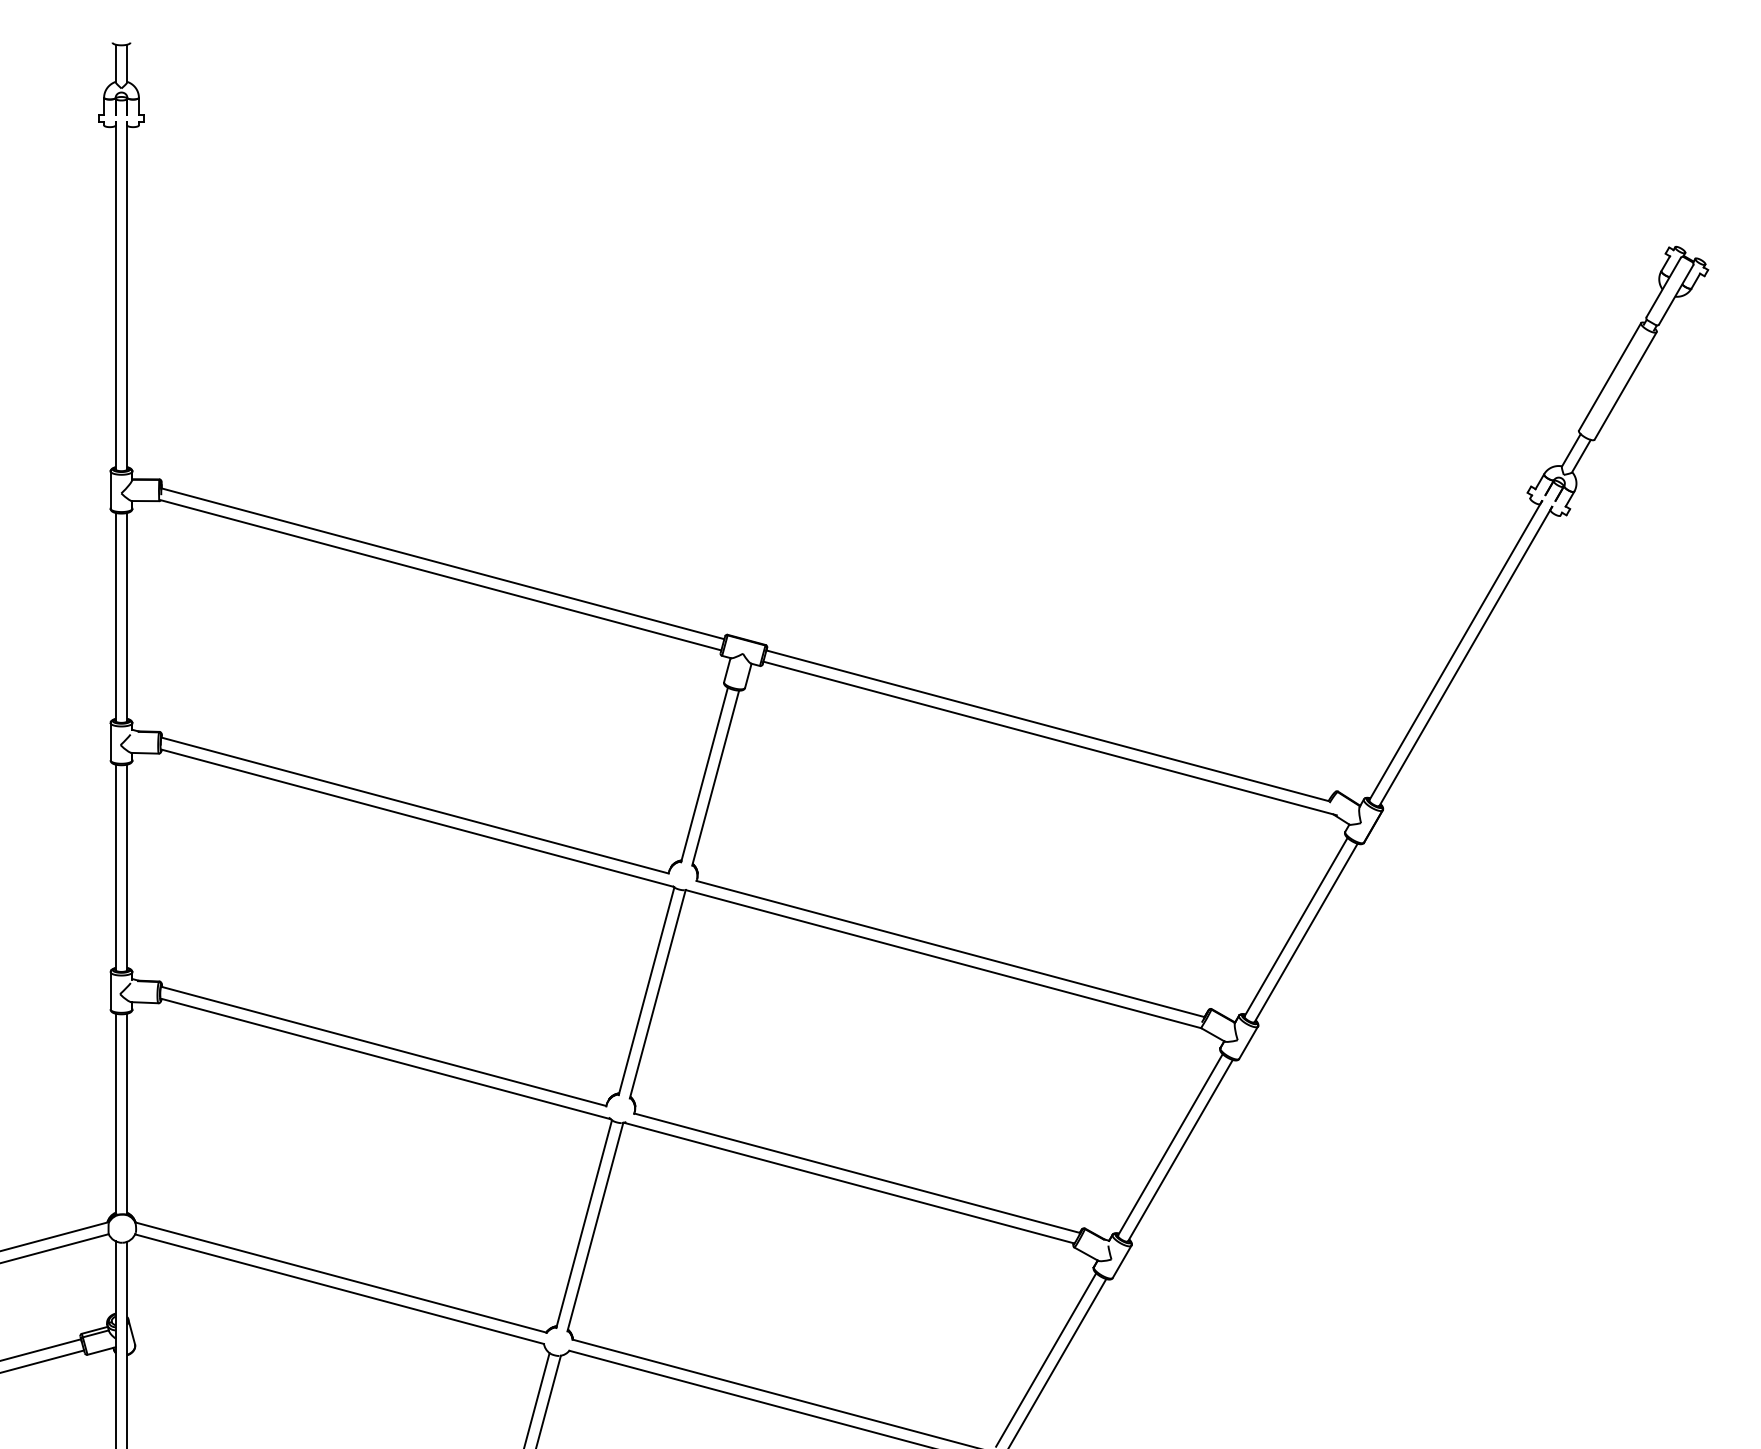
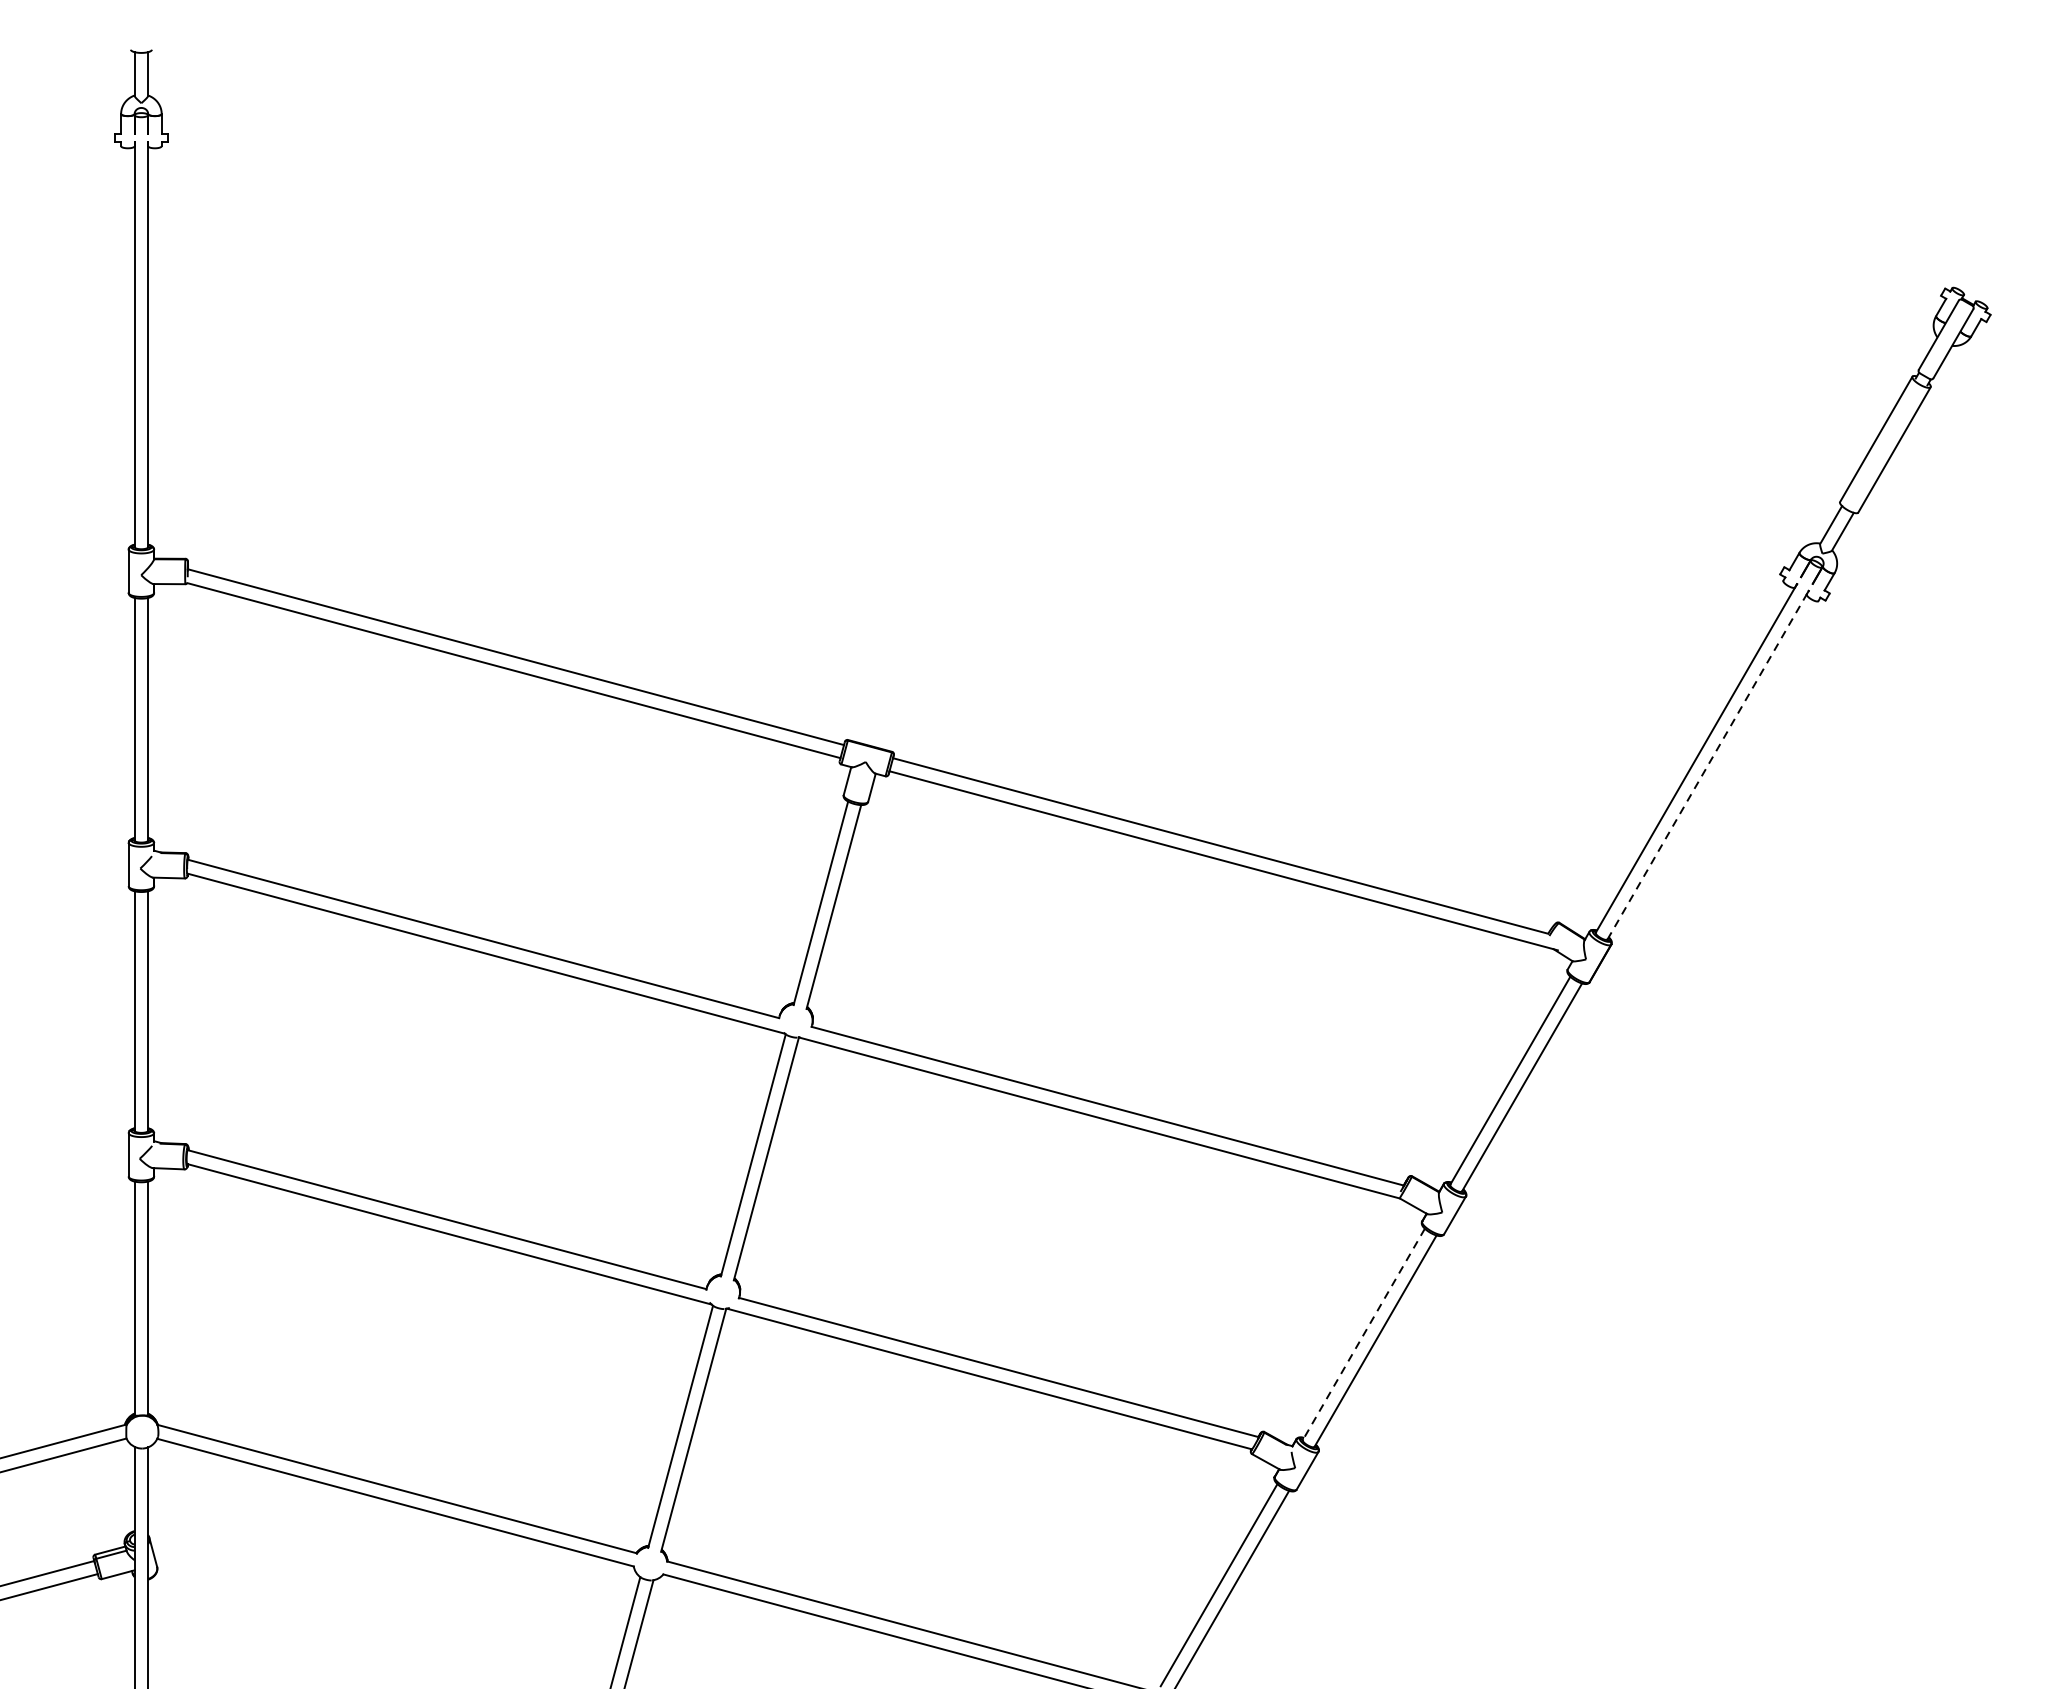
line: (1465, 656) -> (1707, 765), solid -> dashed
line: (1170, 1144) -> (1363, 1334), solid -> dashed

